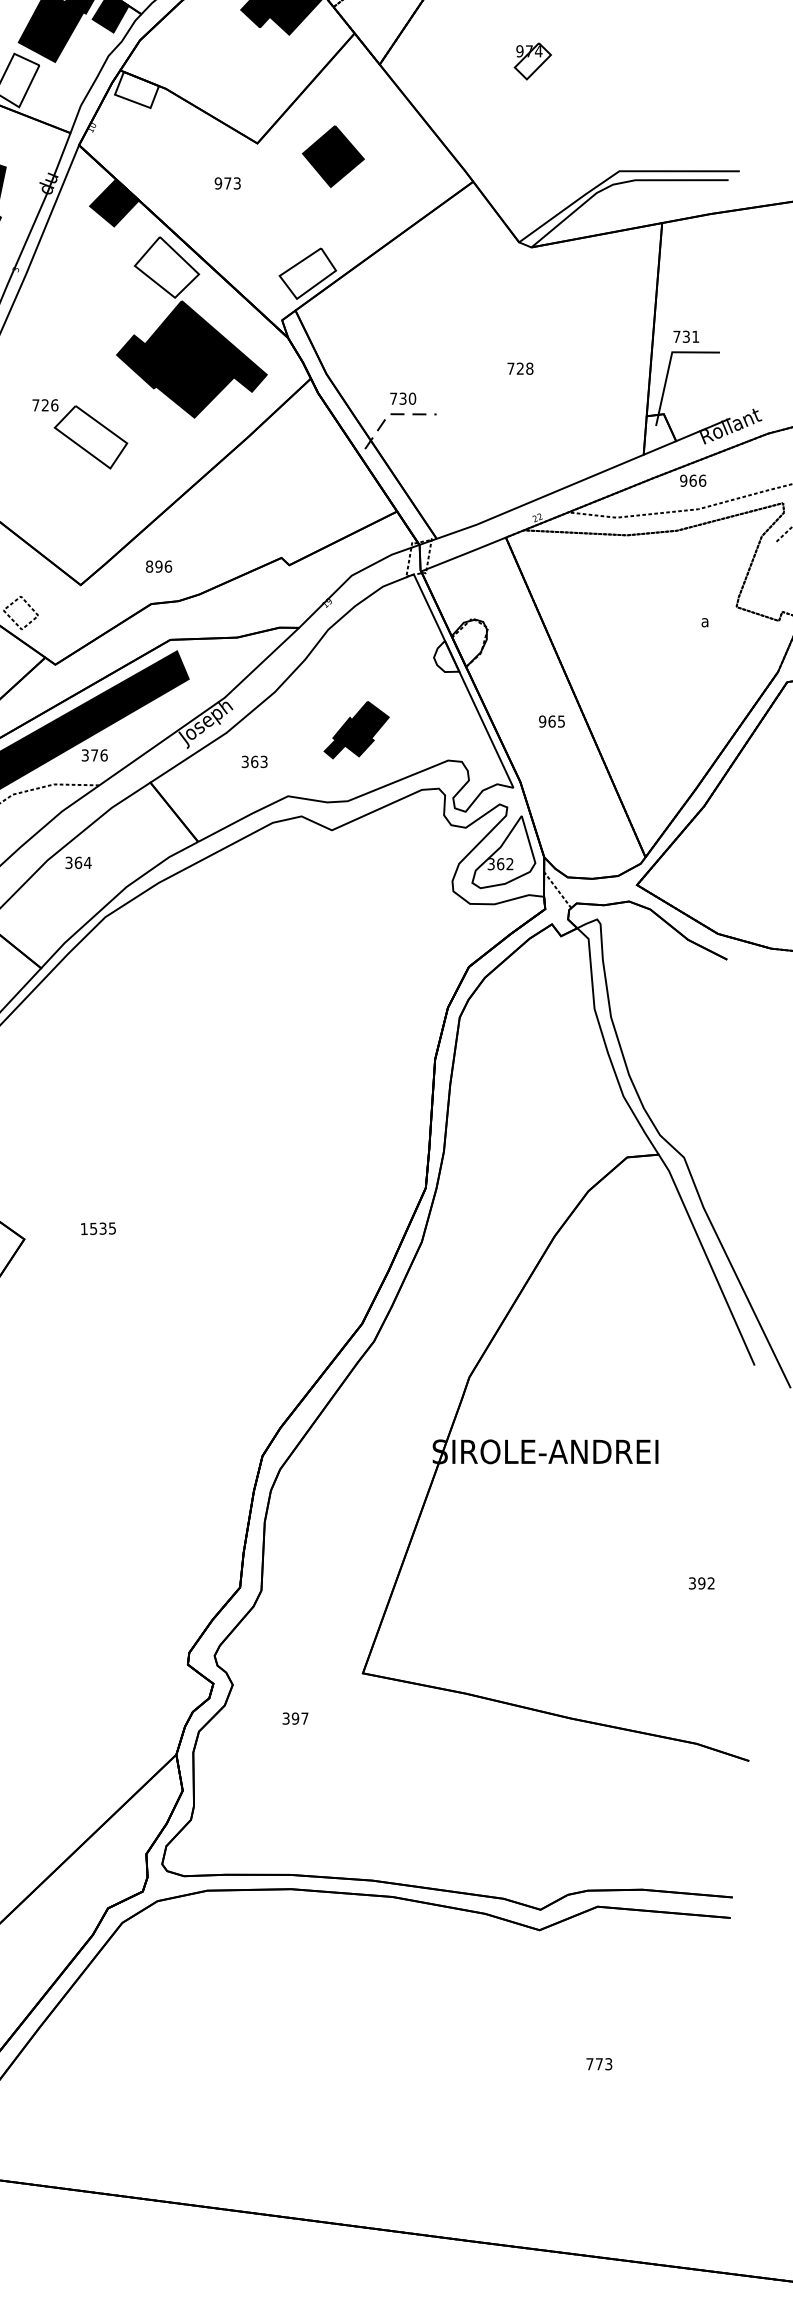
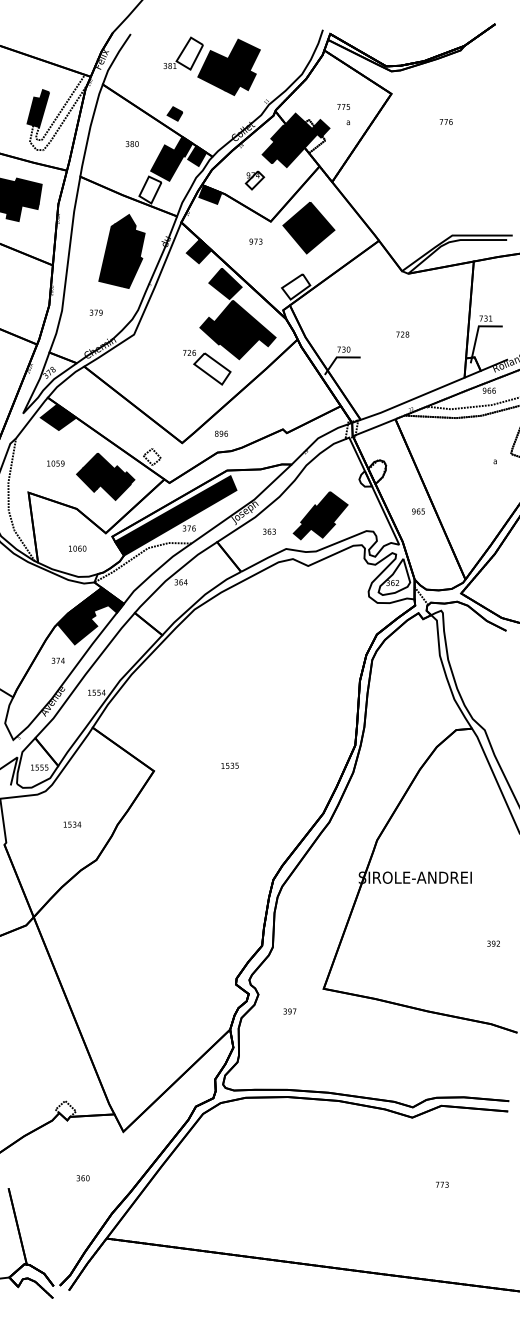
part: (531, 61) -> (254, 180), moved
fill: (137, 89) -> (210, 194), added
part: (332, 157) -> (308, 228), size x1.67
fill: (167, 266) -> (225, 283), added
line: (390, 414) -> (337, 357), dashed -> solid
part: (81, 434) -> (207, 367), moved
part: (356, 729) -> (320, 515), size x1.67
text: (97, 1228) -> (229, 765), moved

